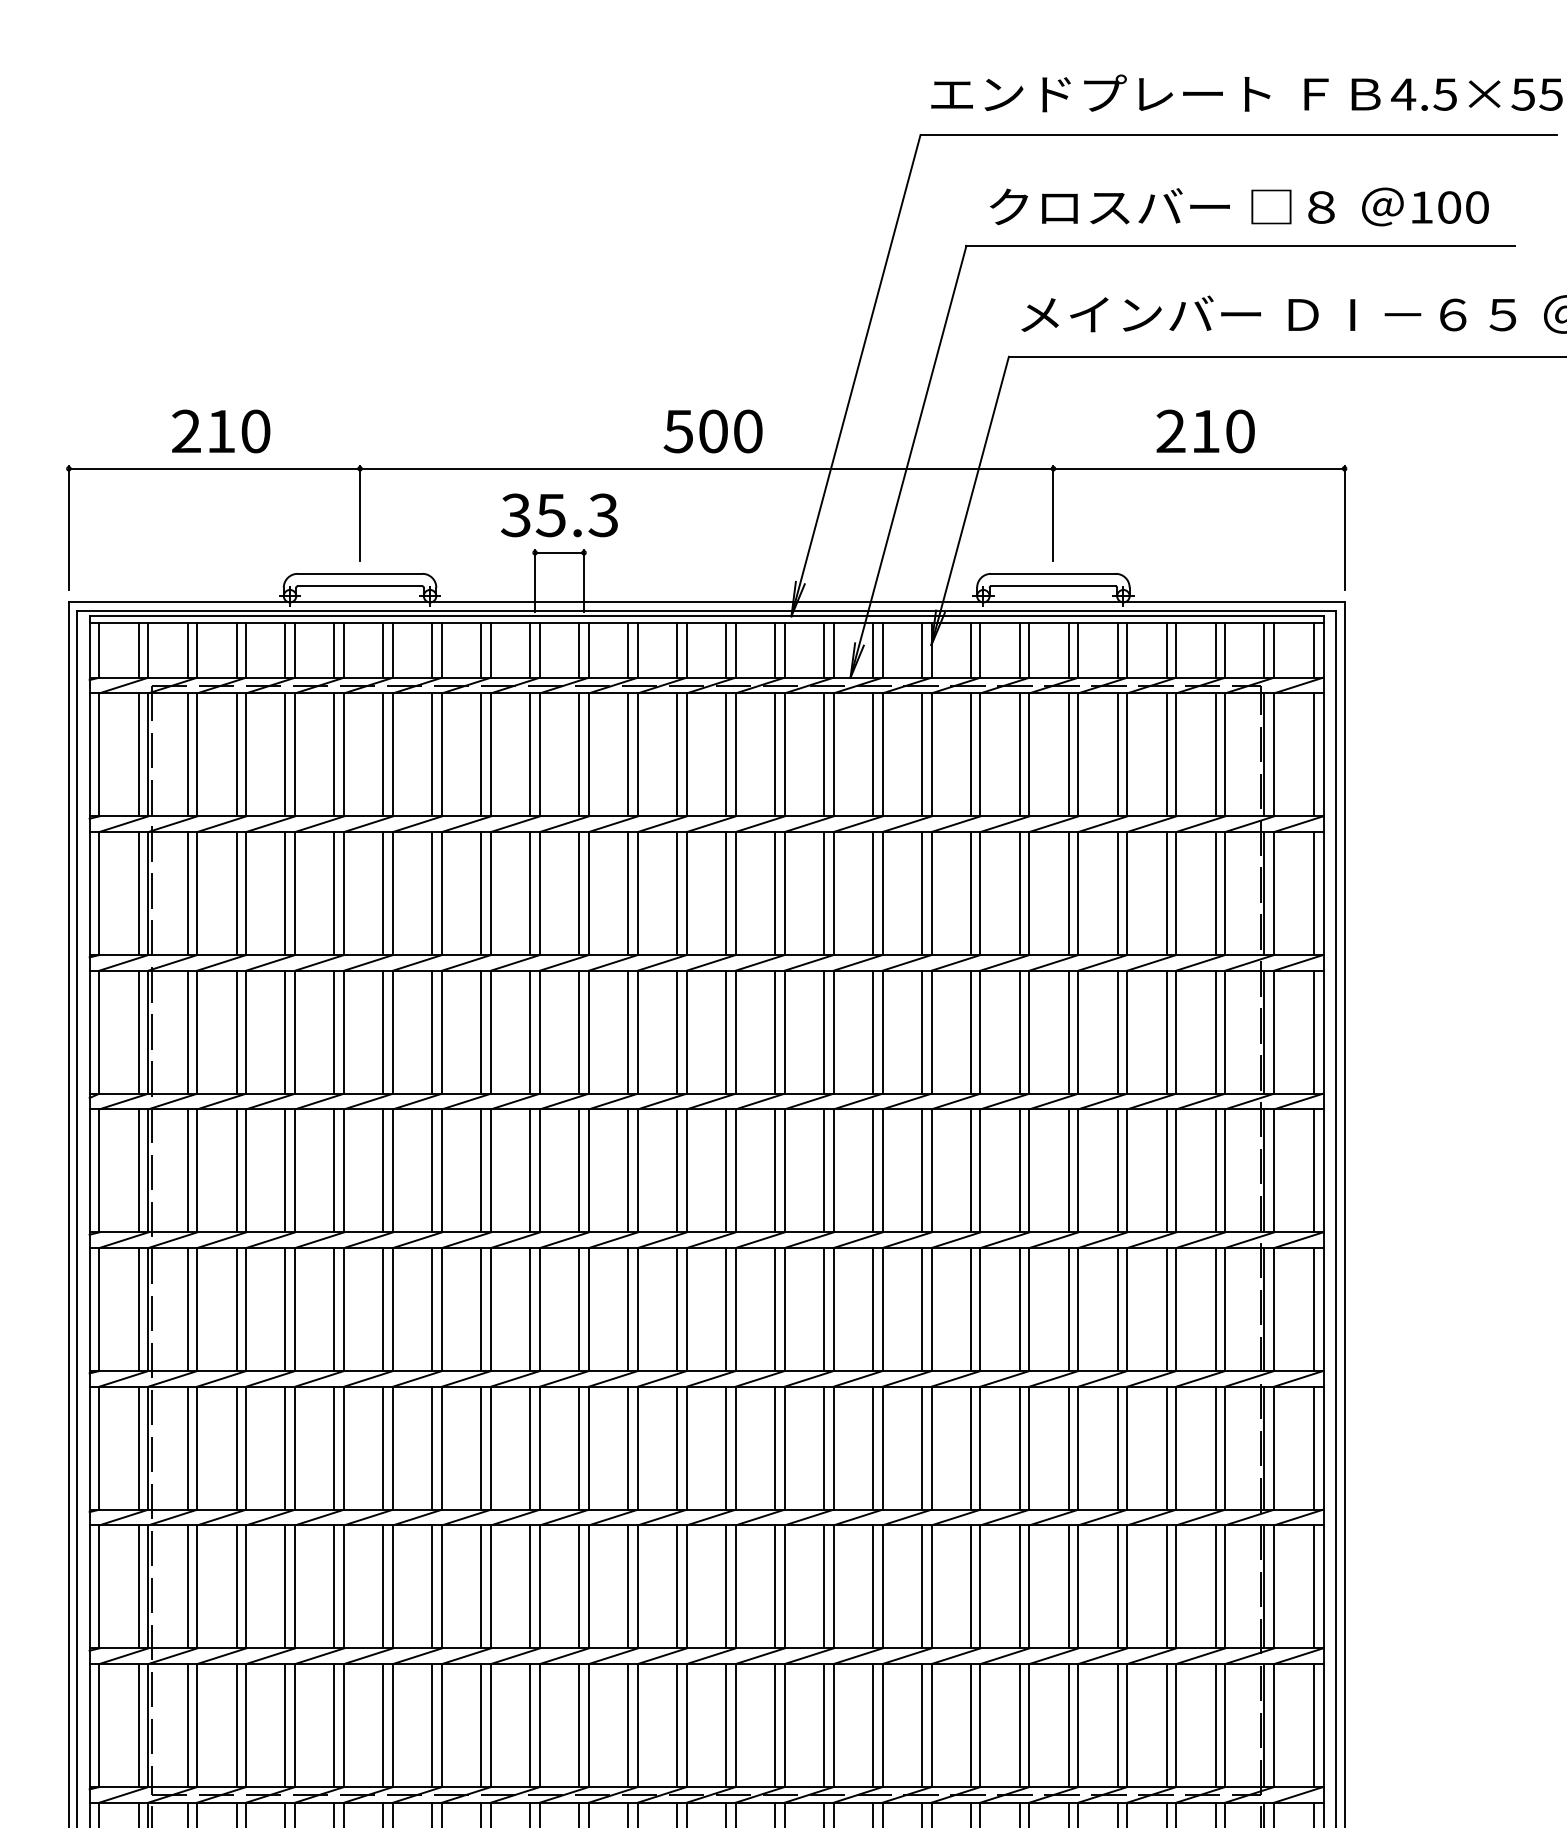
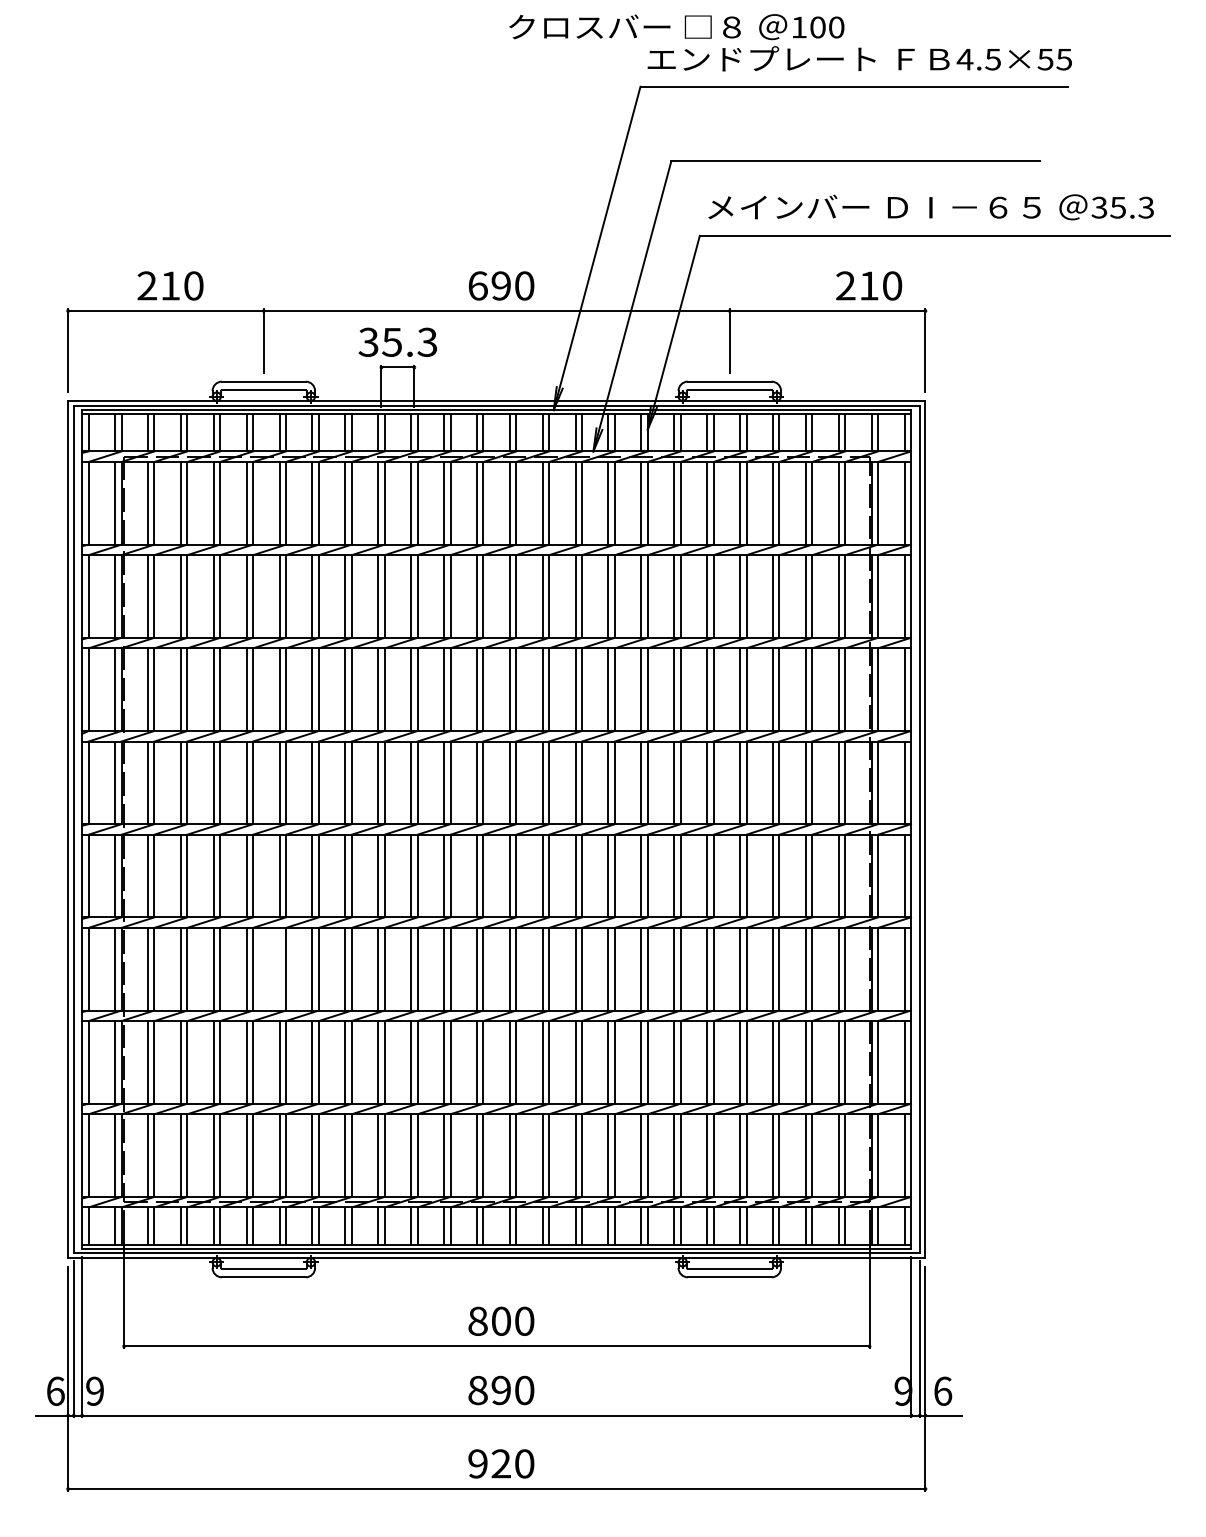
text: (1239, 207) -> (676, 27), moved
text: (695, 430) -> (489, 285), 500 -> 690
text: (1206, 430) -> (869, 285), moved
line: (383, 1447) -> (279, 968), removed

